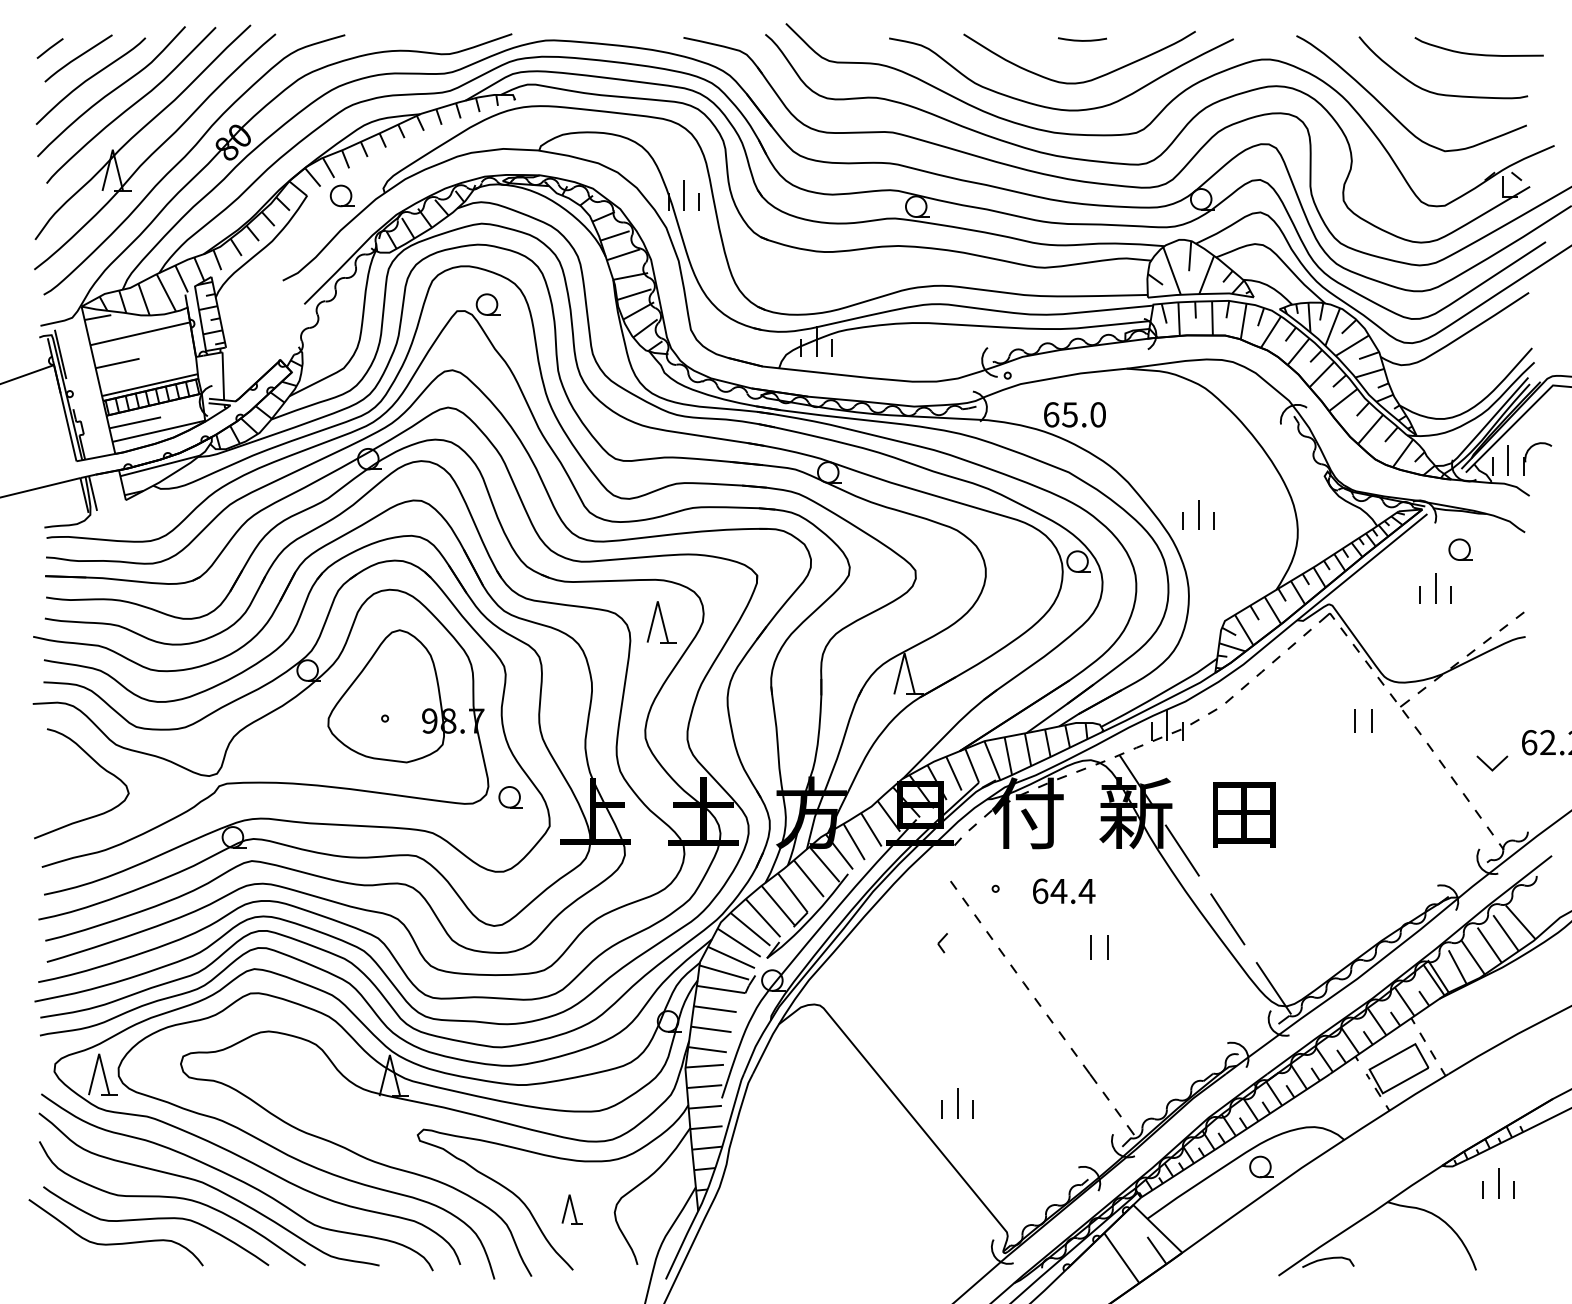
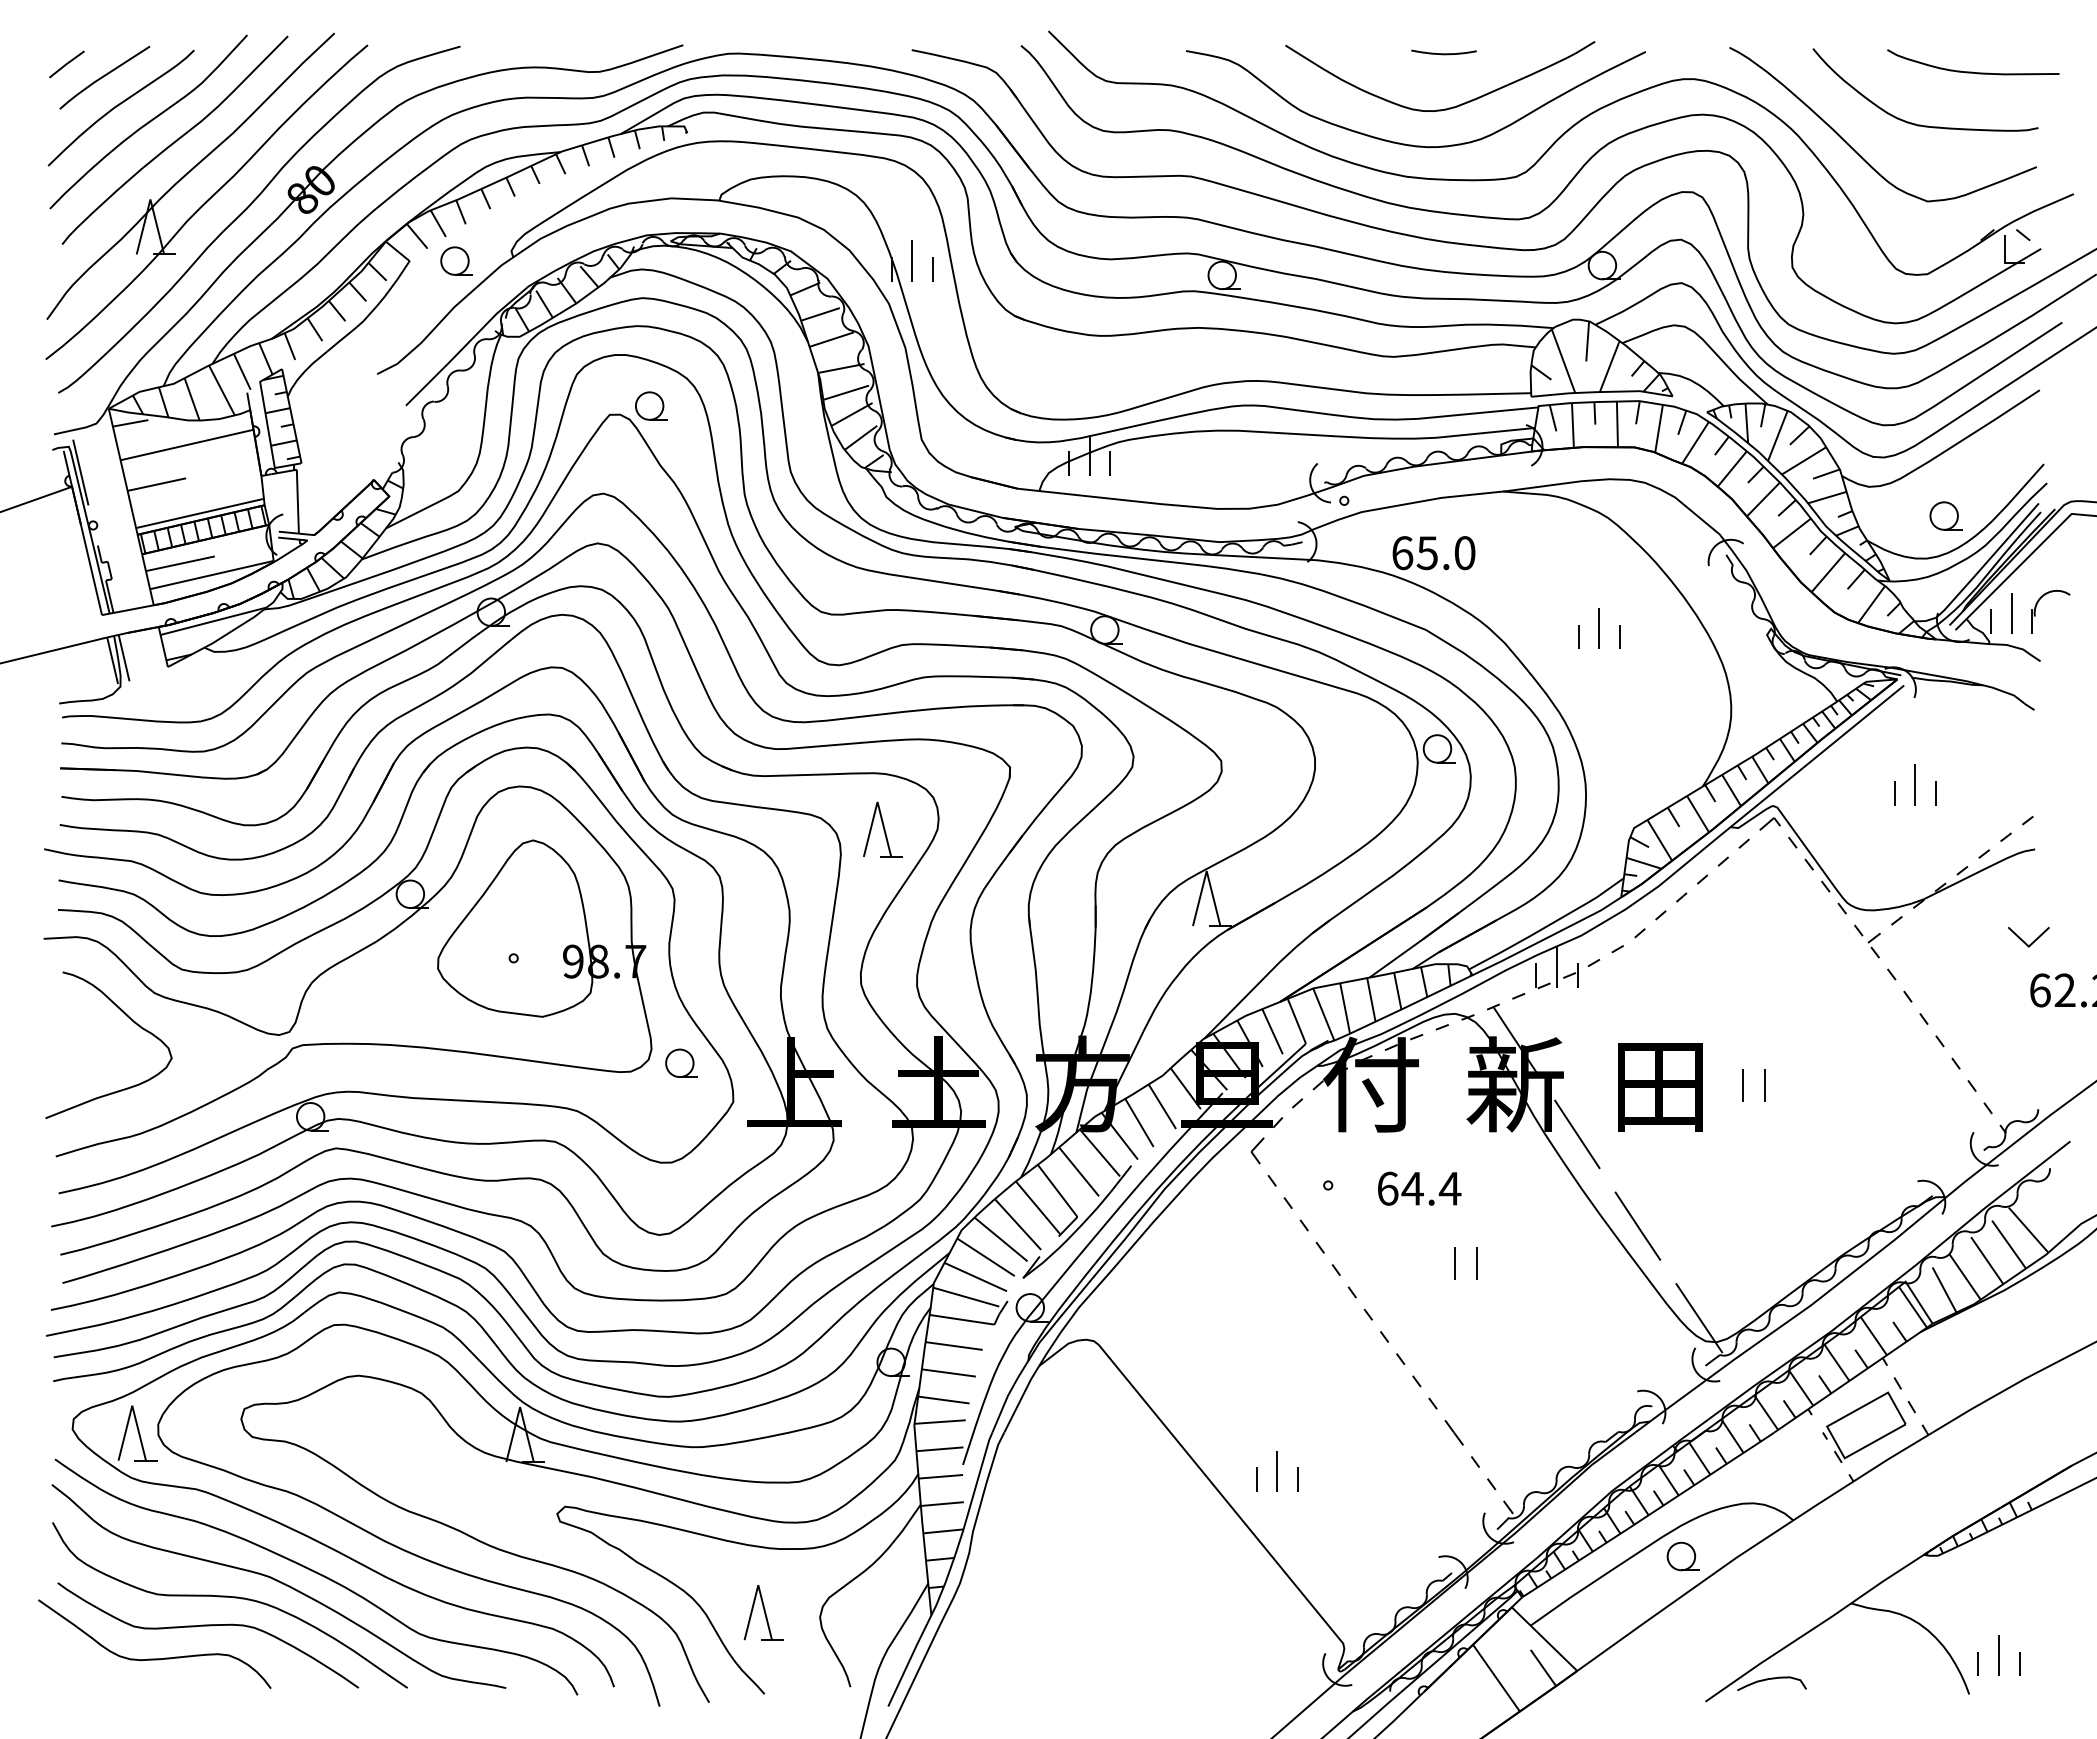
part: (1199, 514) -> (1599, 628), moved
part: (1460, 549) -> (1945, 515), moved
part: (1355, 720) -> (1743, 1085), moved
part: (1492, 763) -> (2028, 937), moved
part: (942, 942) -> (1257, 1150), moved
part: (1498, 1183) -> (1998, 1655), moved
part: (572, 1208) -> (763, 1612), size x1.43

